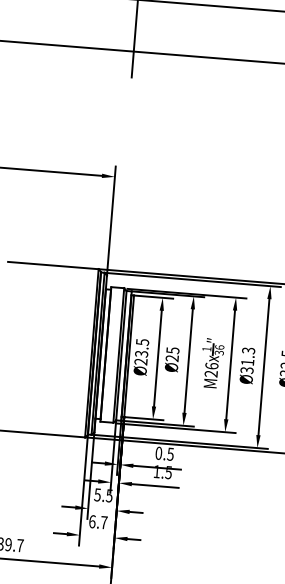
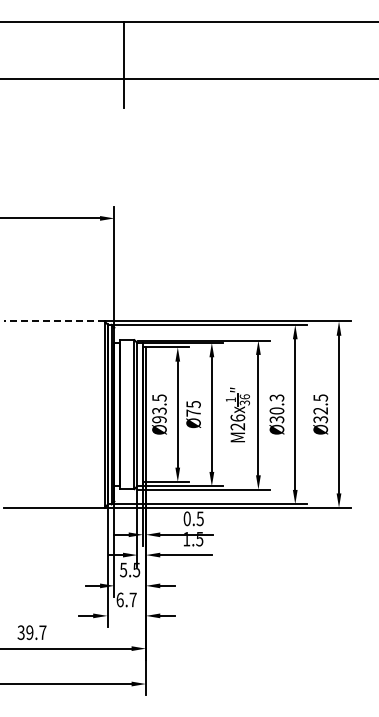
line: (52, 265) -> (53, 321), solid -> dashed
text: (172, 357) -> (193, 412), Ø25 -> Ø75
text: (141, 361) -> (159, 419), Ø23.5 -> Ø93.5
text: (247, 362) -> (276, 410), Ø31.3 -> Ø30.3

